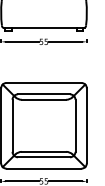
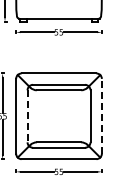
line: (86, 125) -> (101, 115), solid -> dashed
line: (12, 126) -> (27, 116), solid -> dashed

